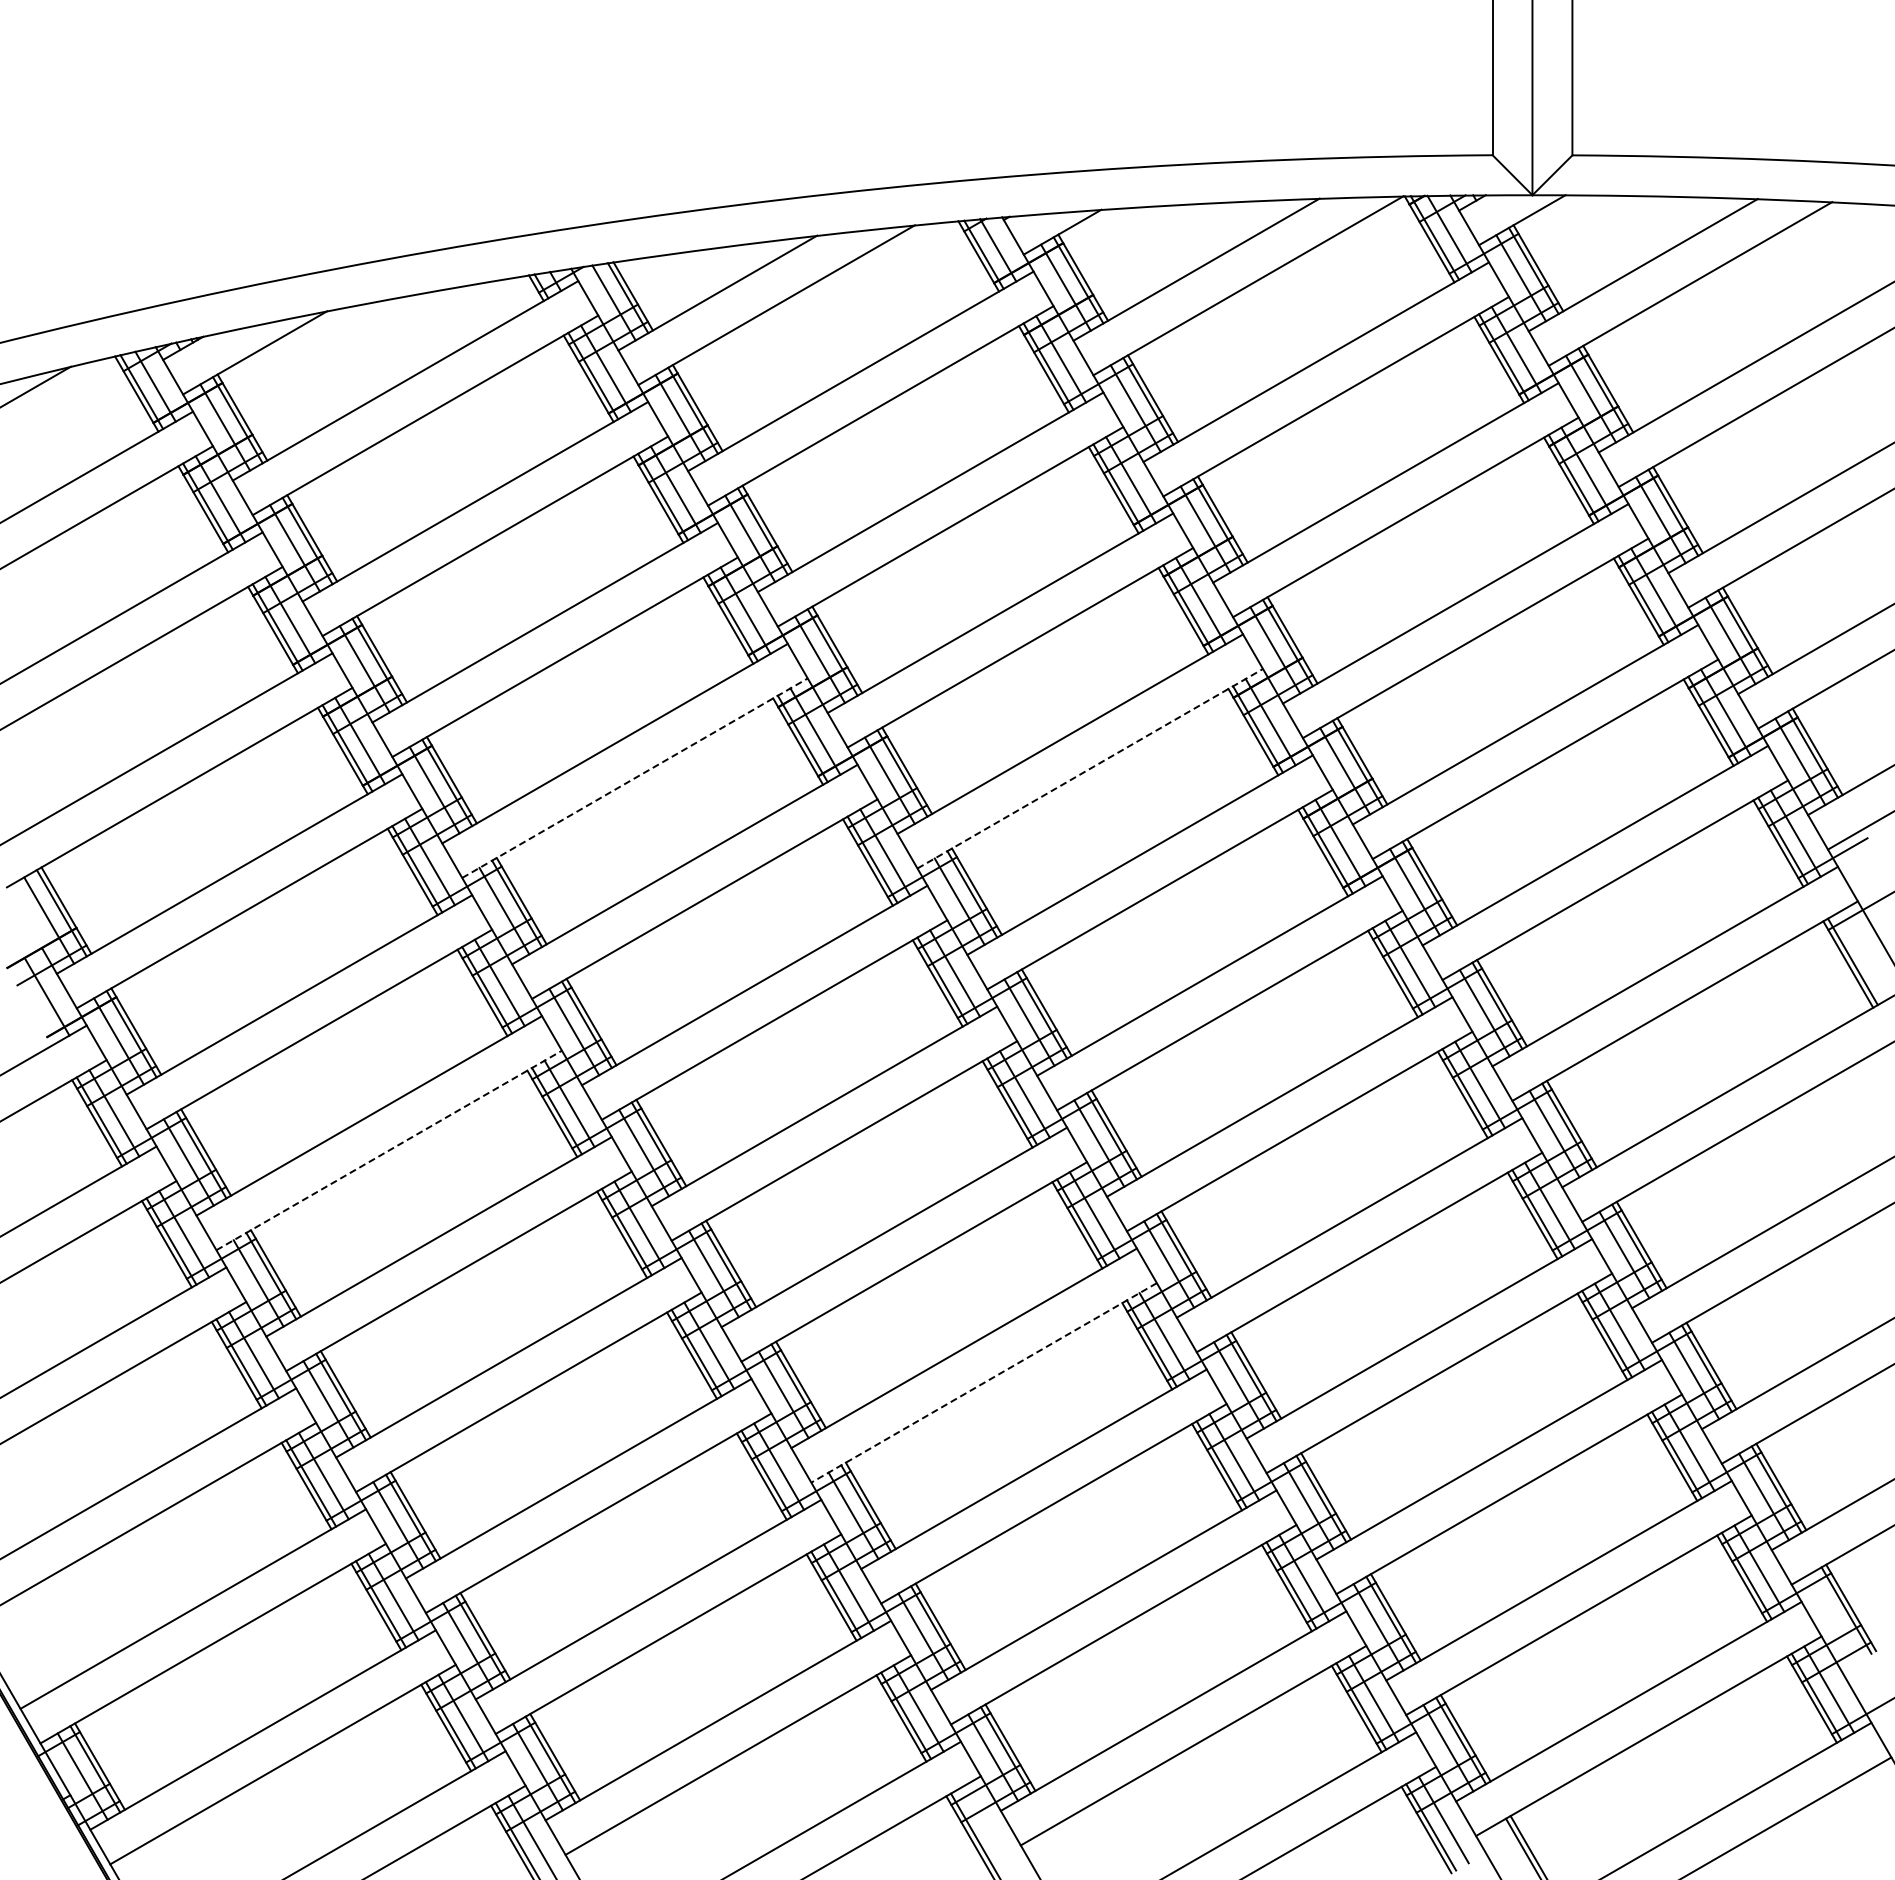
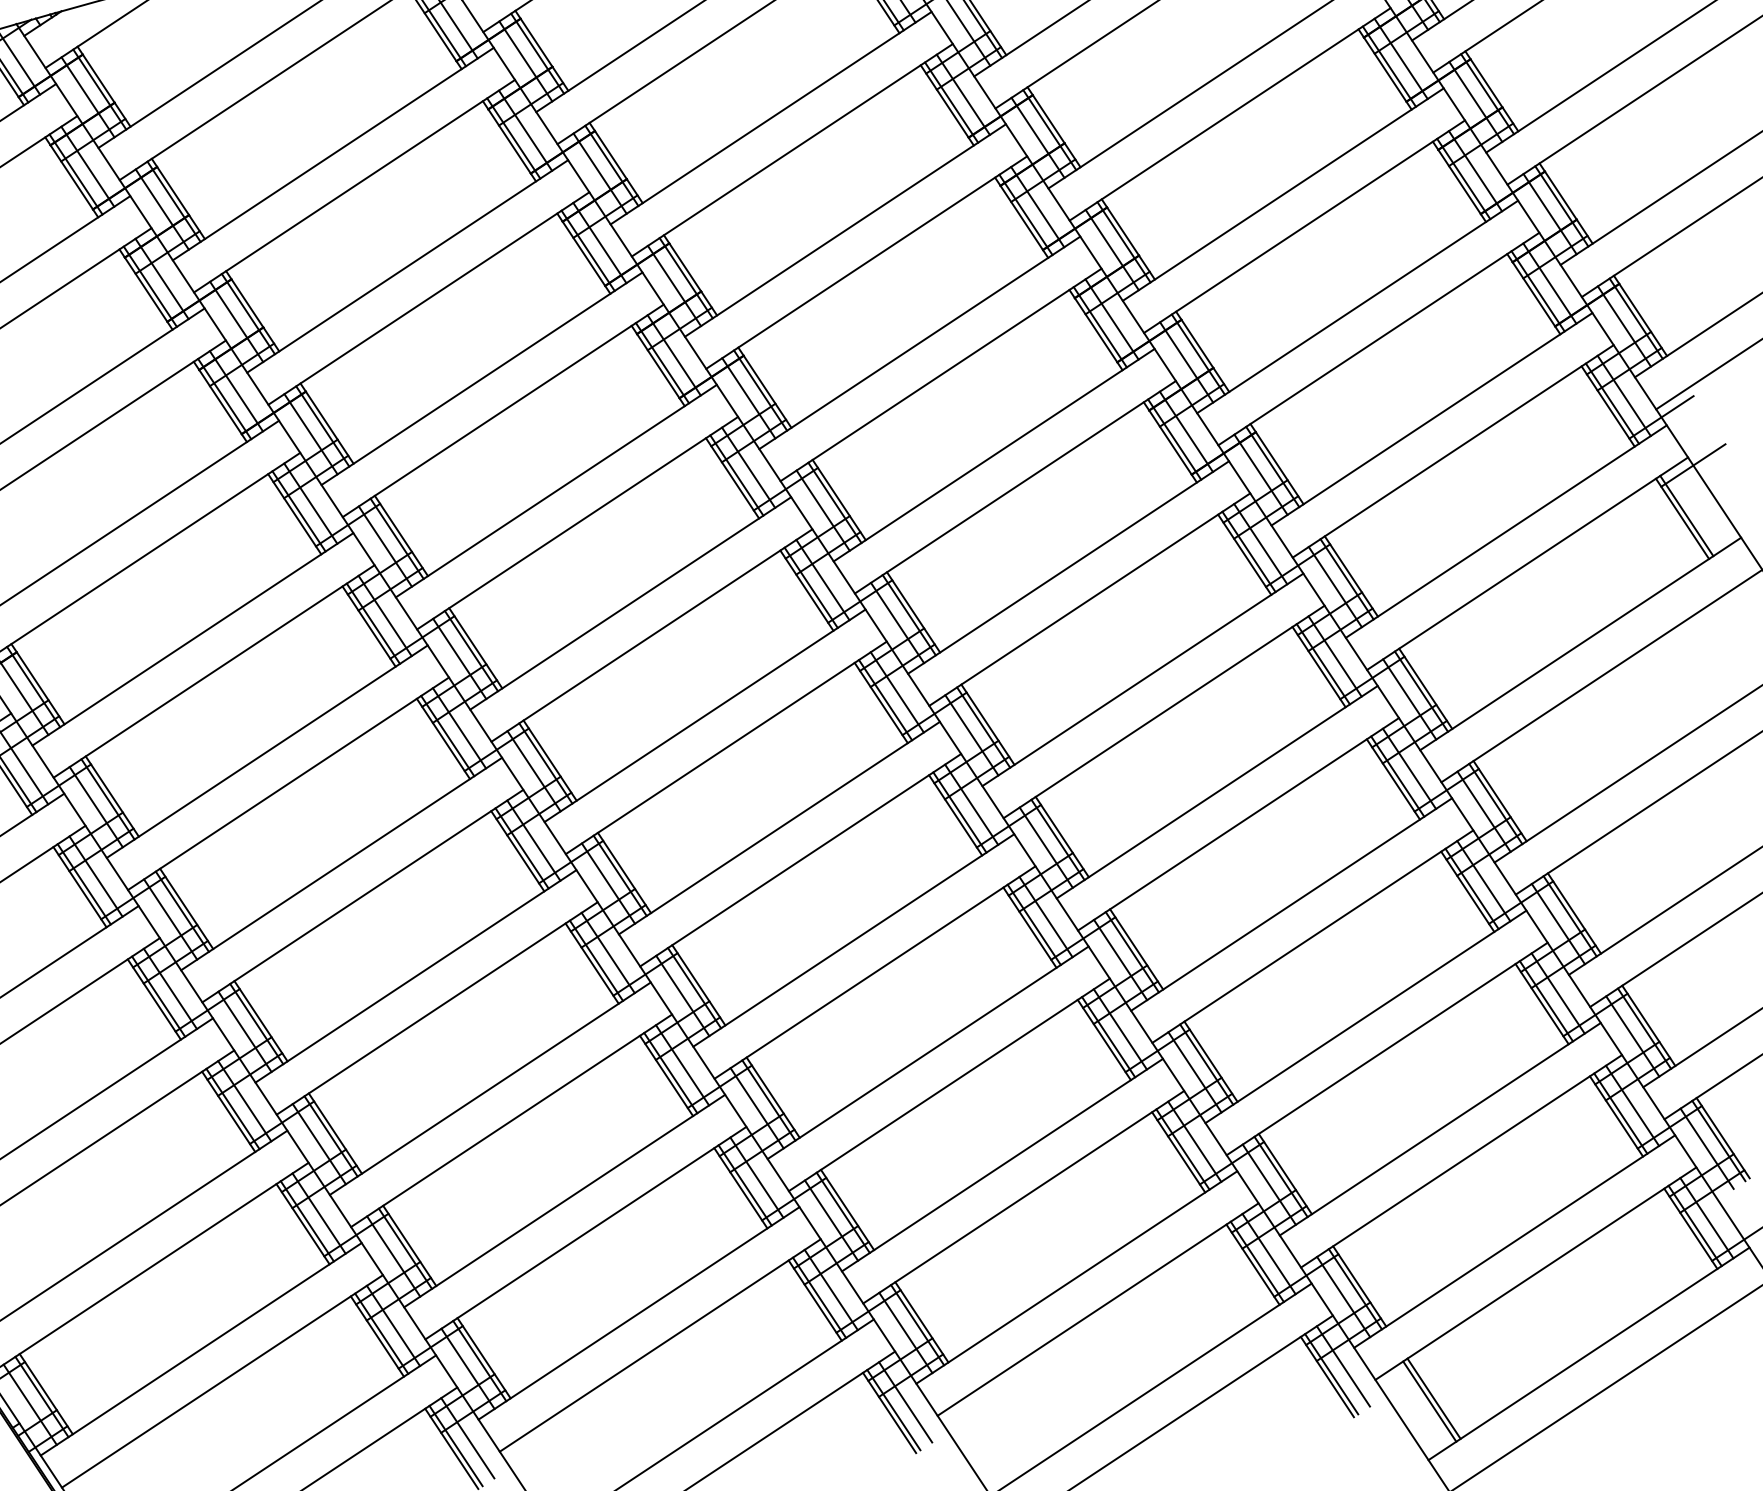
line: (1090, 768) -> (941, 374), dashed -> solid
line: (635, 777) -> (503, 410), dashed -> solid
line: (389, 1150) -> (288, 783), dashed -> solid
line: (983, 1383) -> (874, 973), dashed -> solid
line: (1833, 1617) -> (1706, 1148), added
line: (988, 1829) -> (905, 1402), added

